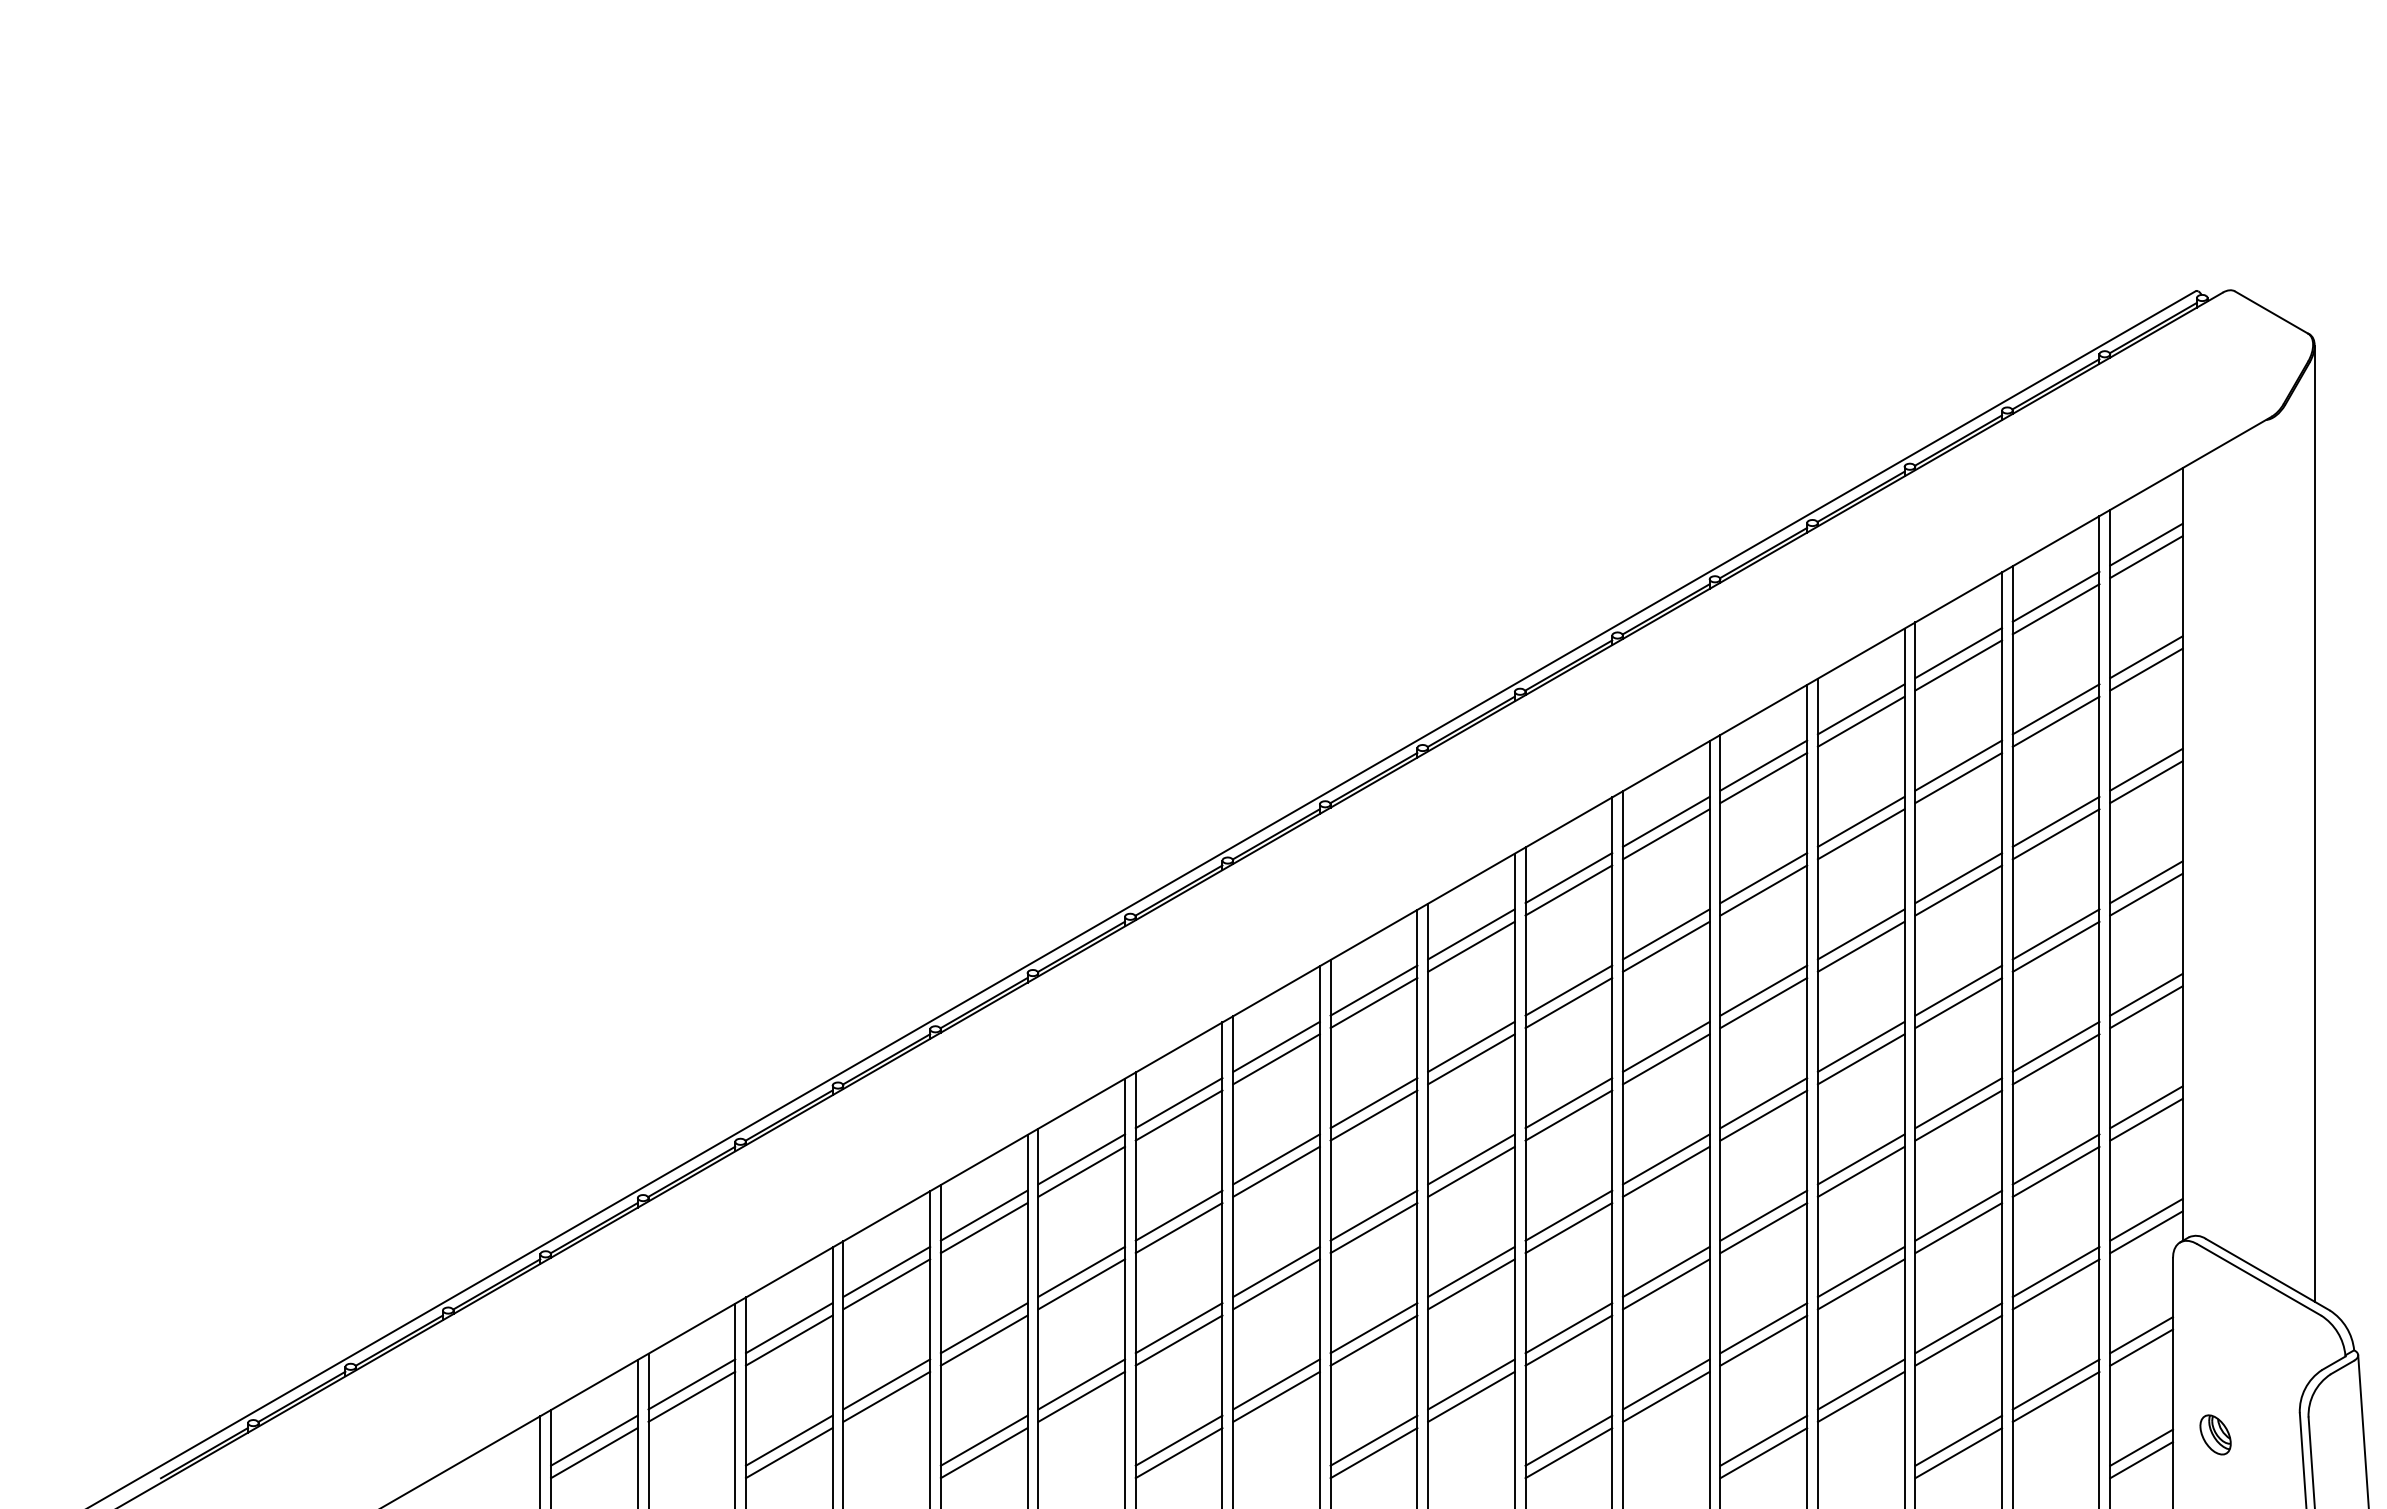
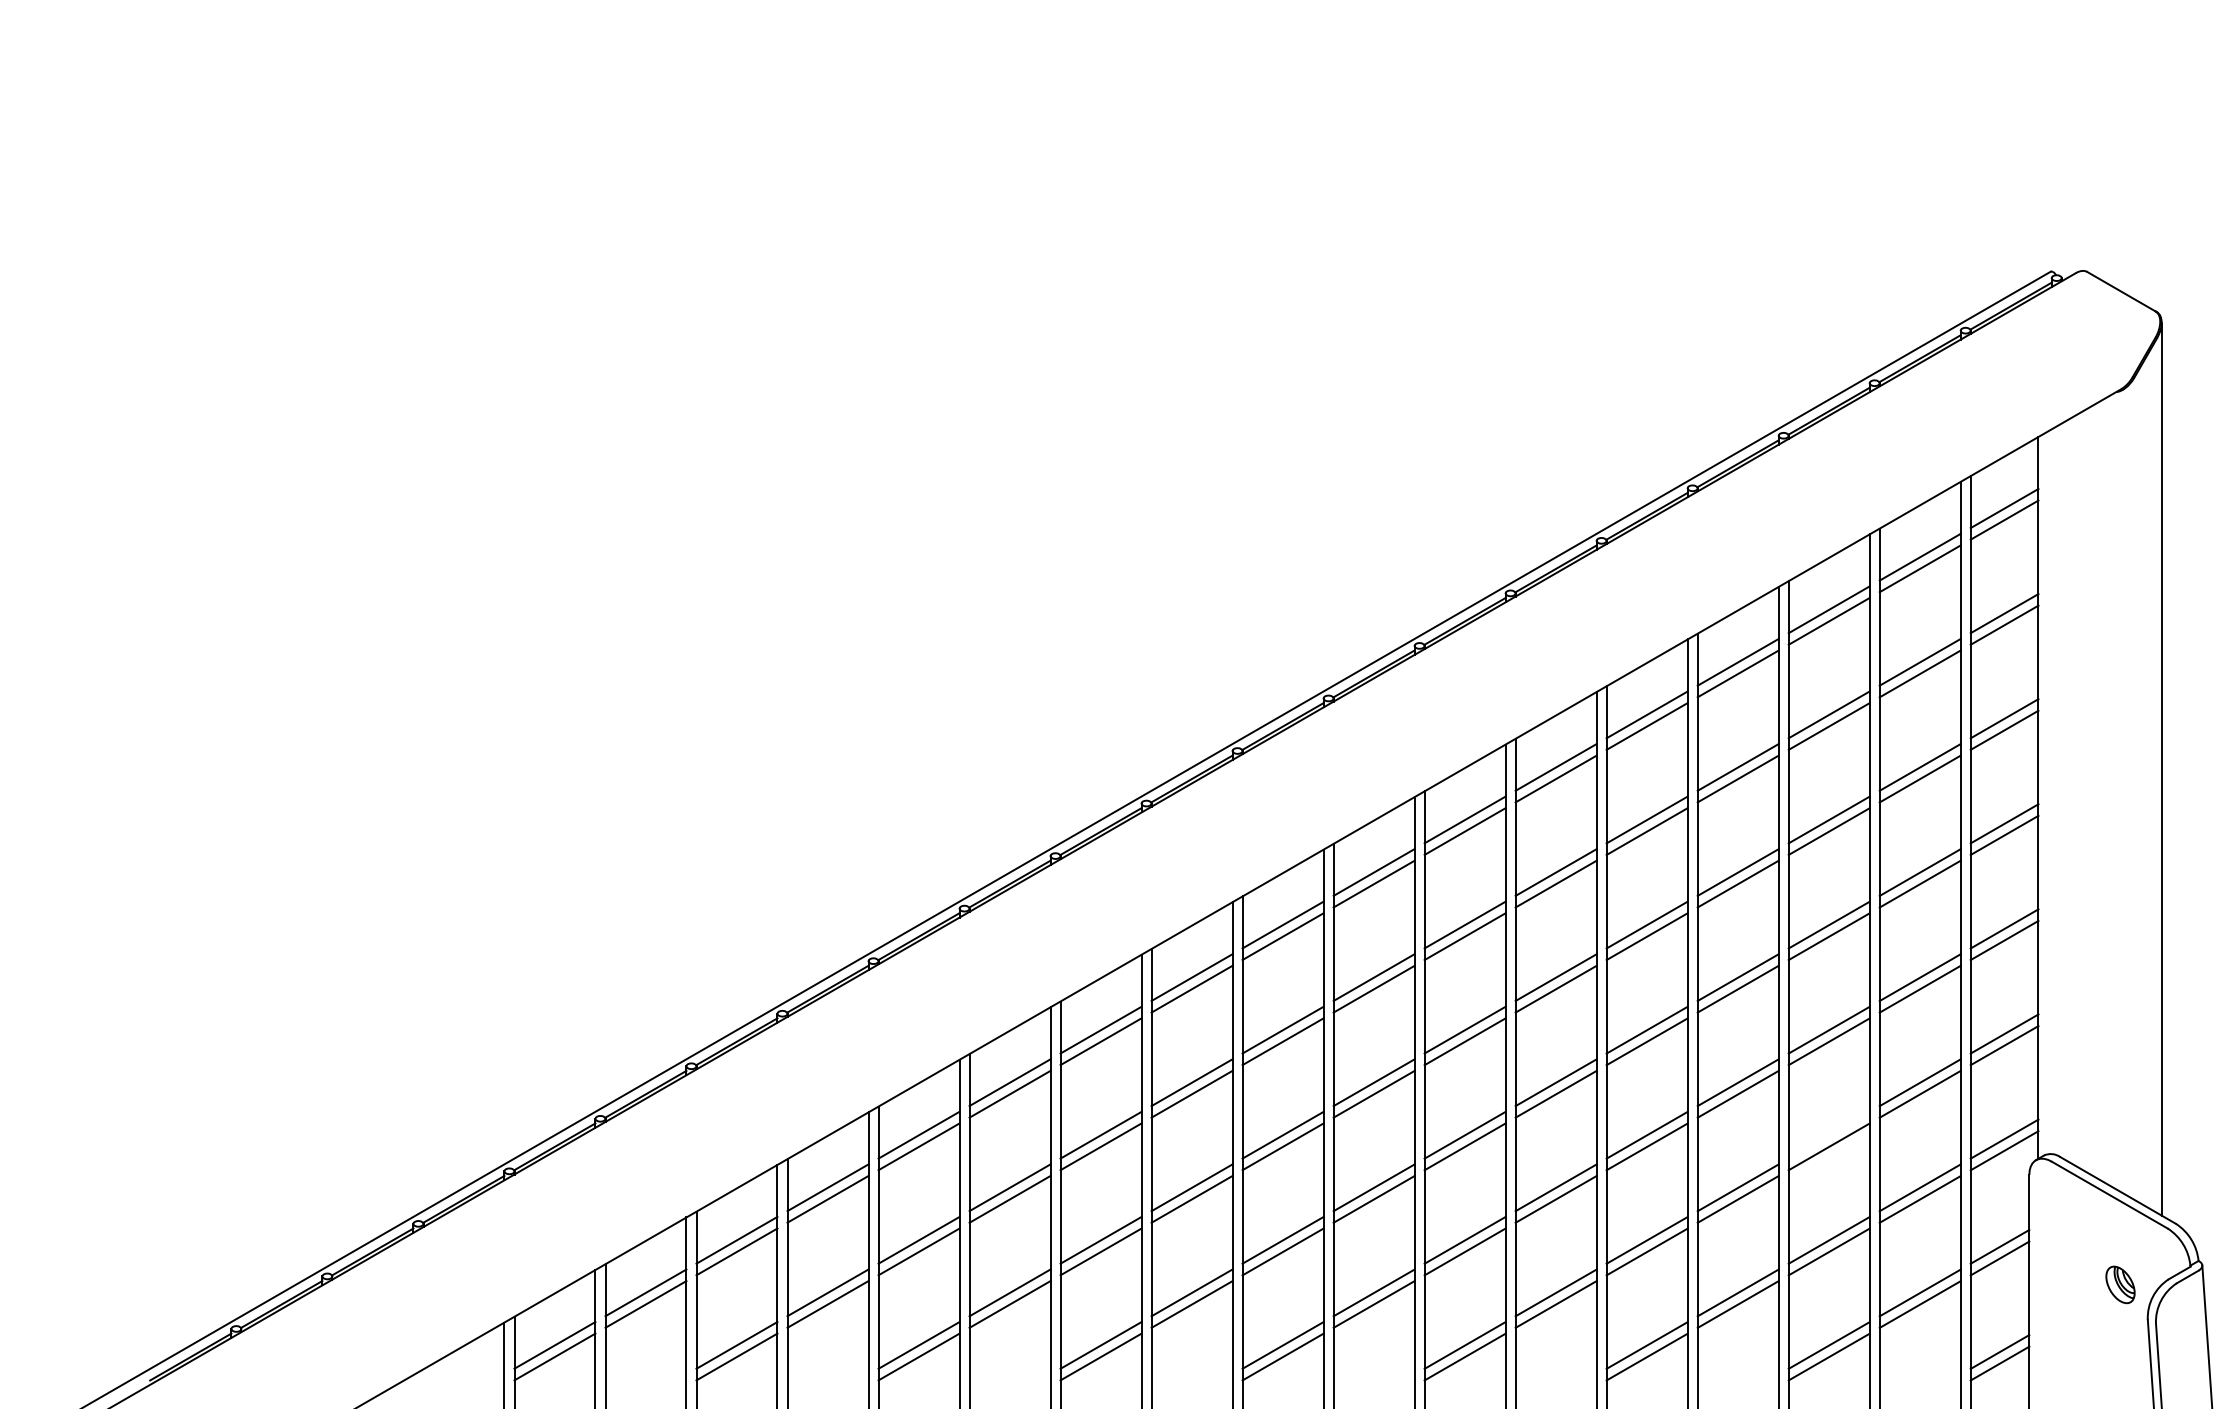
line: (1958, 1215) -> (1829, 1135), removed
part: (2215, 1434) -> (2120, 1284), moved

